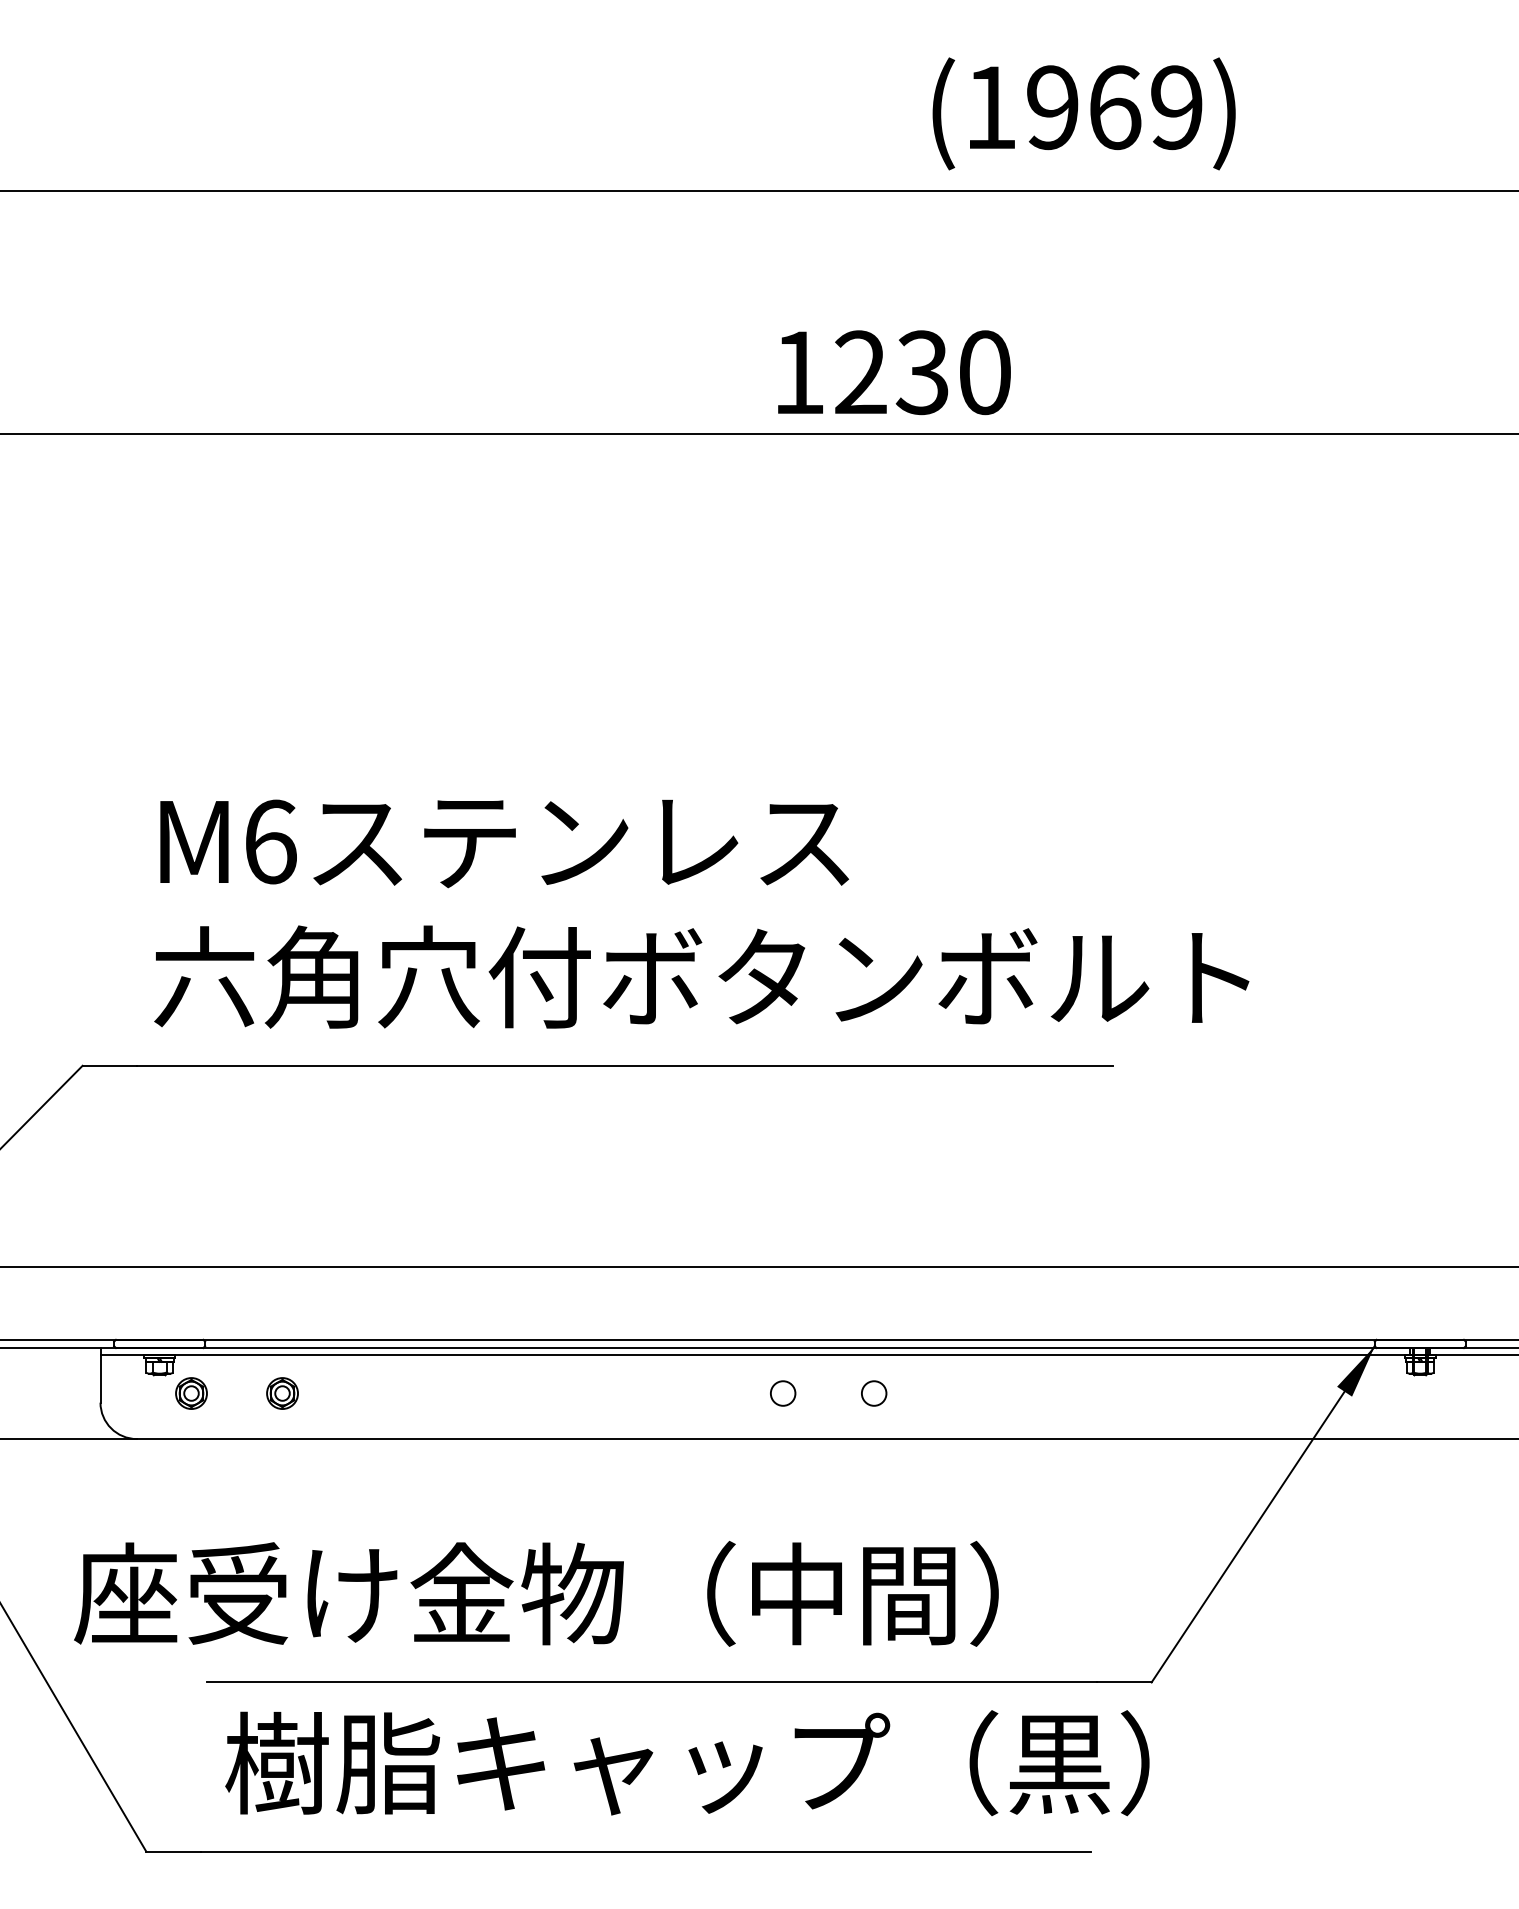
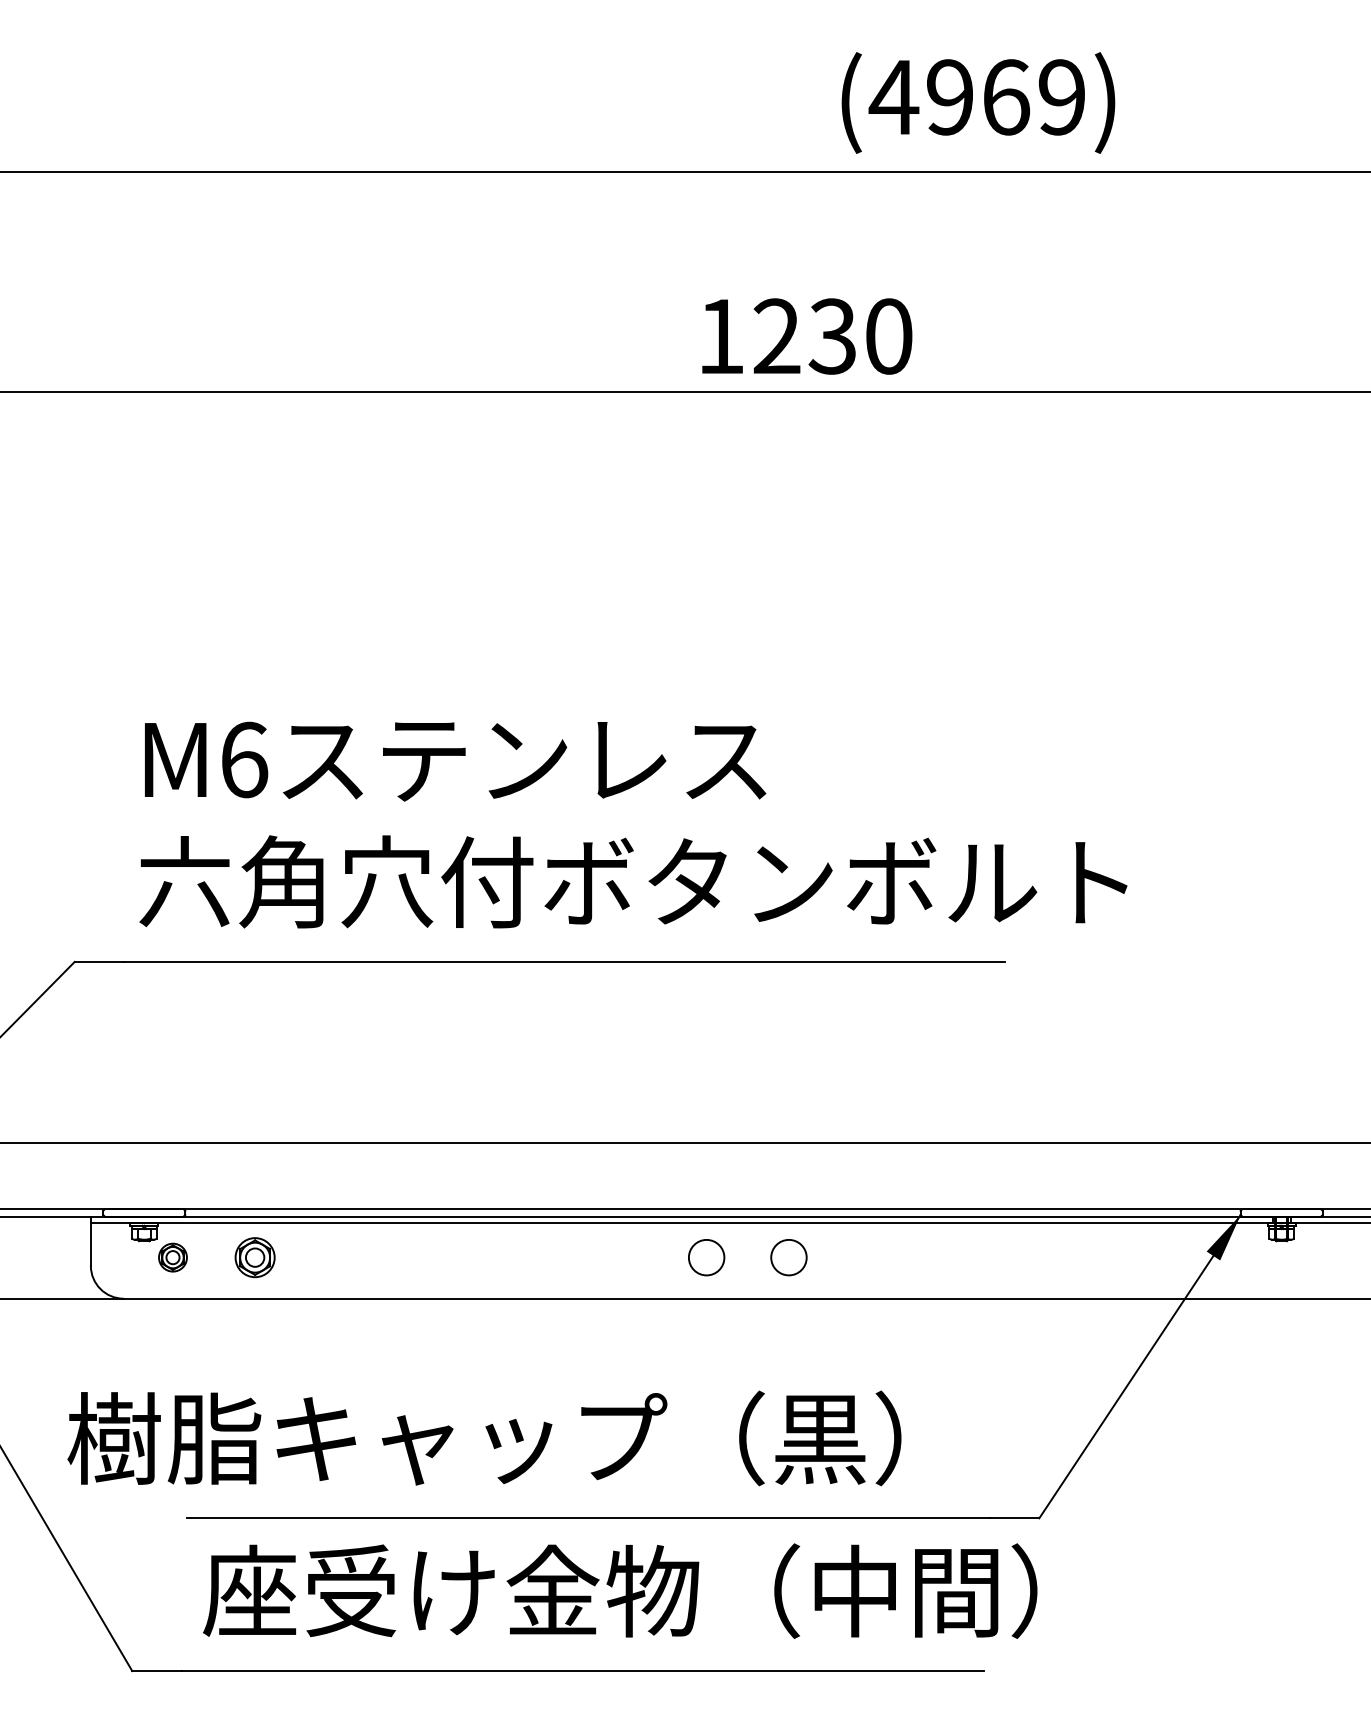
text: (990, 107) -> (893, 97), (1969) -> (4969)
part: (282, 1393) -> (255, 1257), size x1.4
circle: (783, 1393) -> (707, 1257), size x1.6
circle: (873, 1393) -> (788, 1257), size x1.6
text: (516, 1593) -> (466, 1438), 座受け金物（中間） -> 樹脂キャップ（黒）
text: (666, 1763) -> (601, 1591), 樹脂キャップ（黒） -> 座受け金物（中間）

